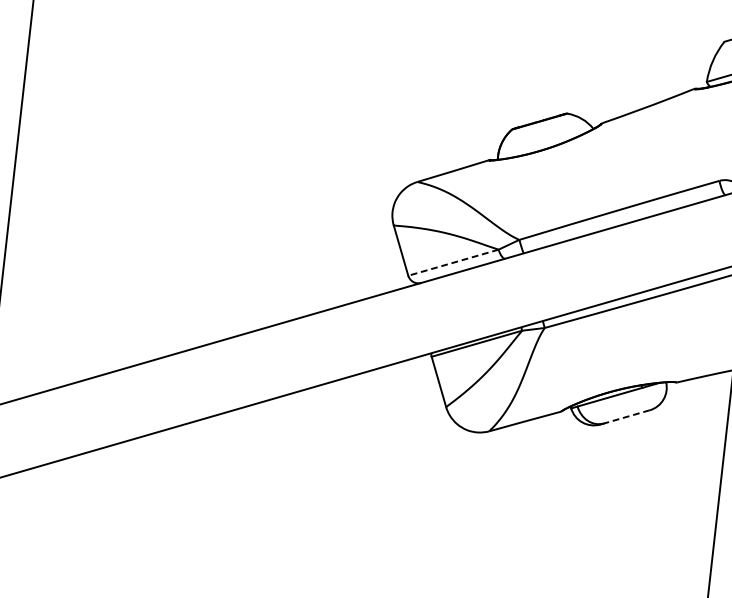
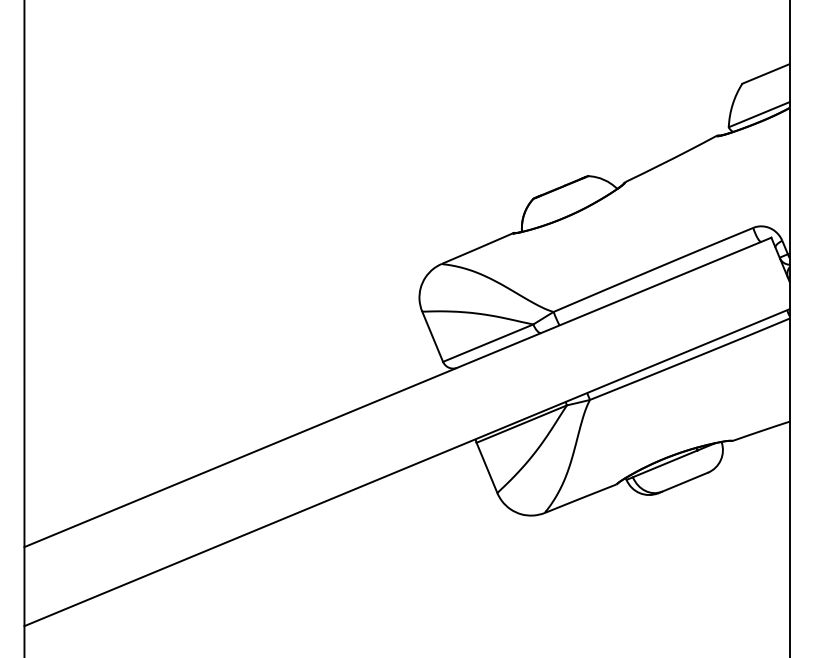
line: (453, 263) -> (488, 343), dashed -> solid
line: (626, 417) -> (684, 482), dashed -> solid

